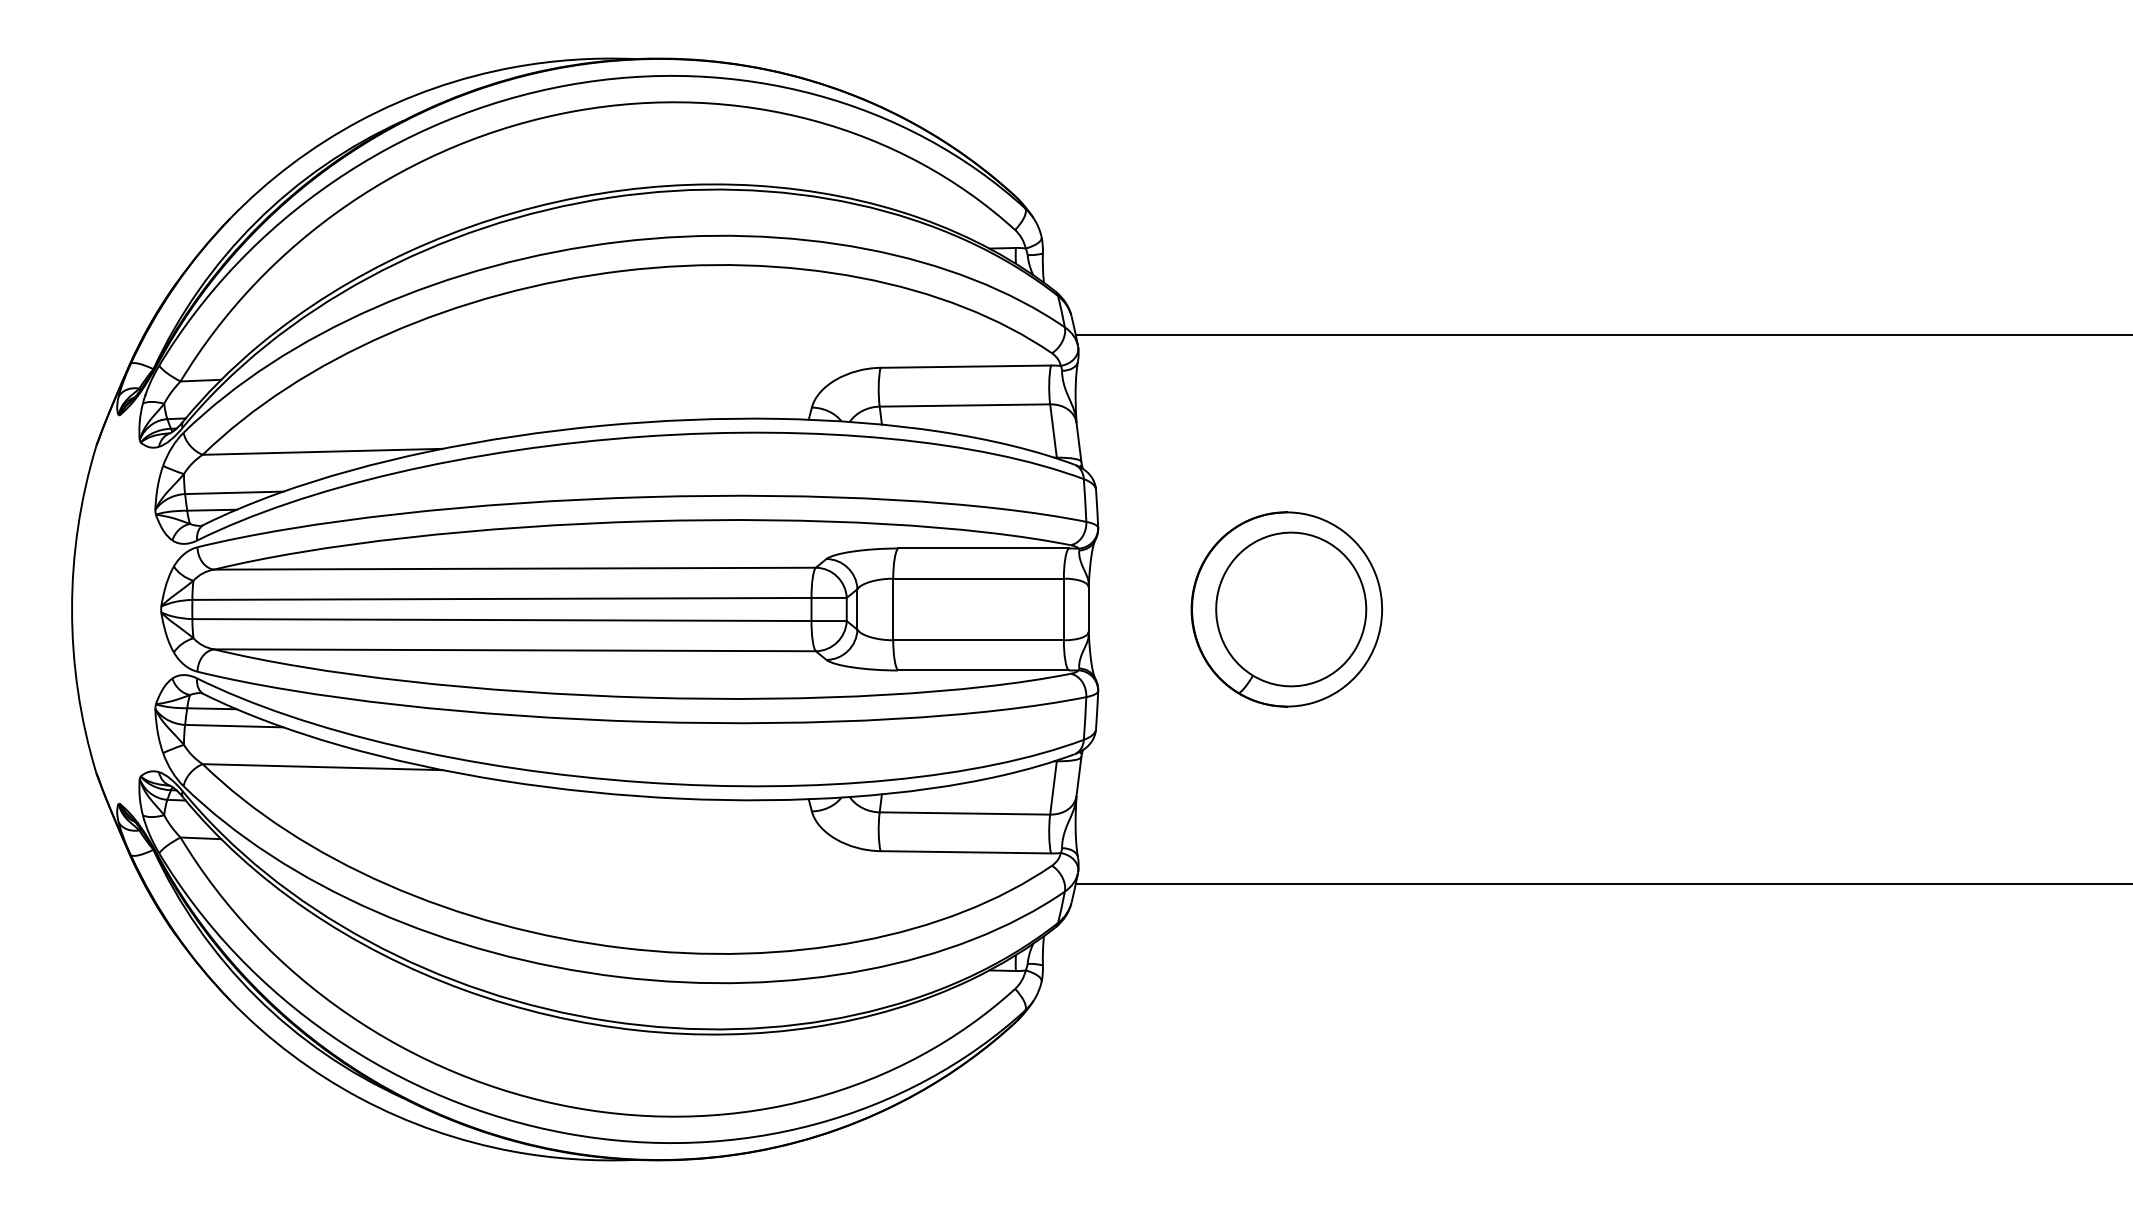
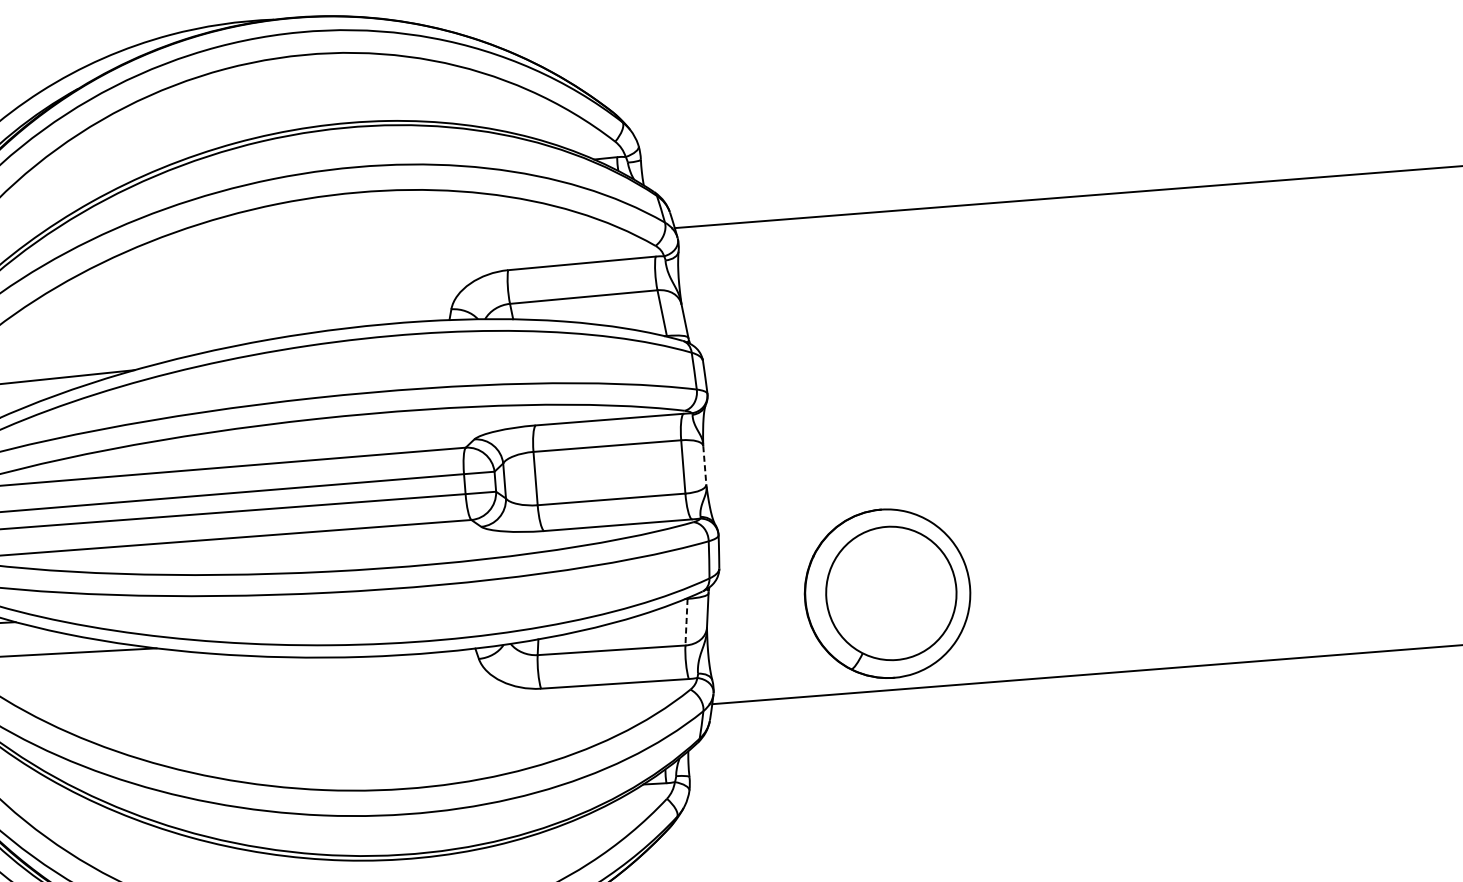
line: (1088, 609) -> (704, 465), solid -> dashed
part: (1286, 609) -> (887, 593), moved
line: (1053, 787) -> (686, 621), solid -> dashed

